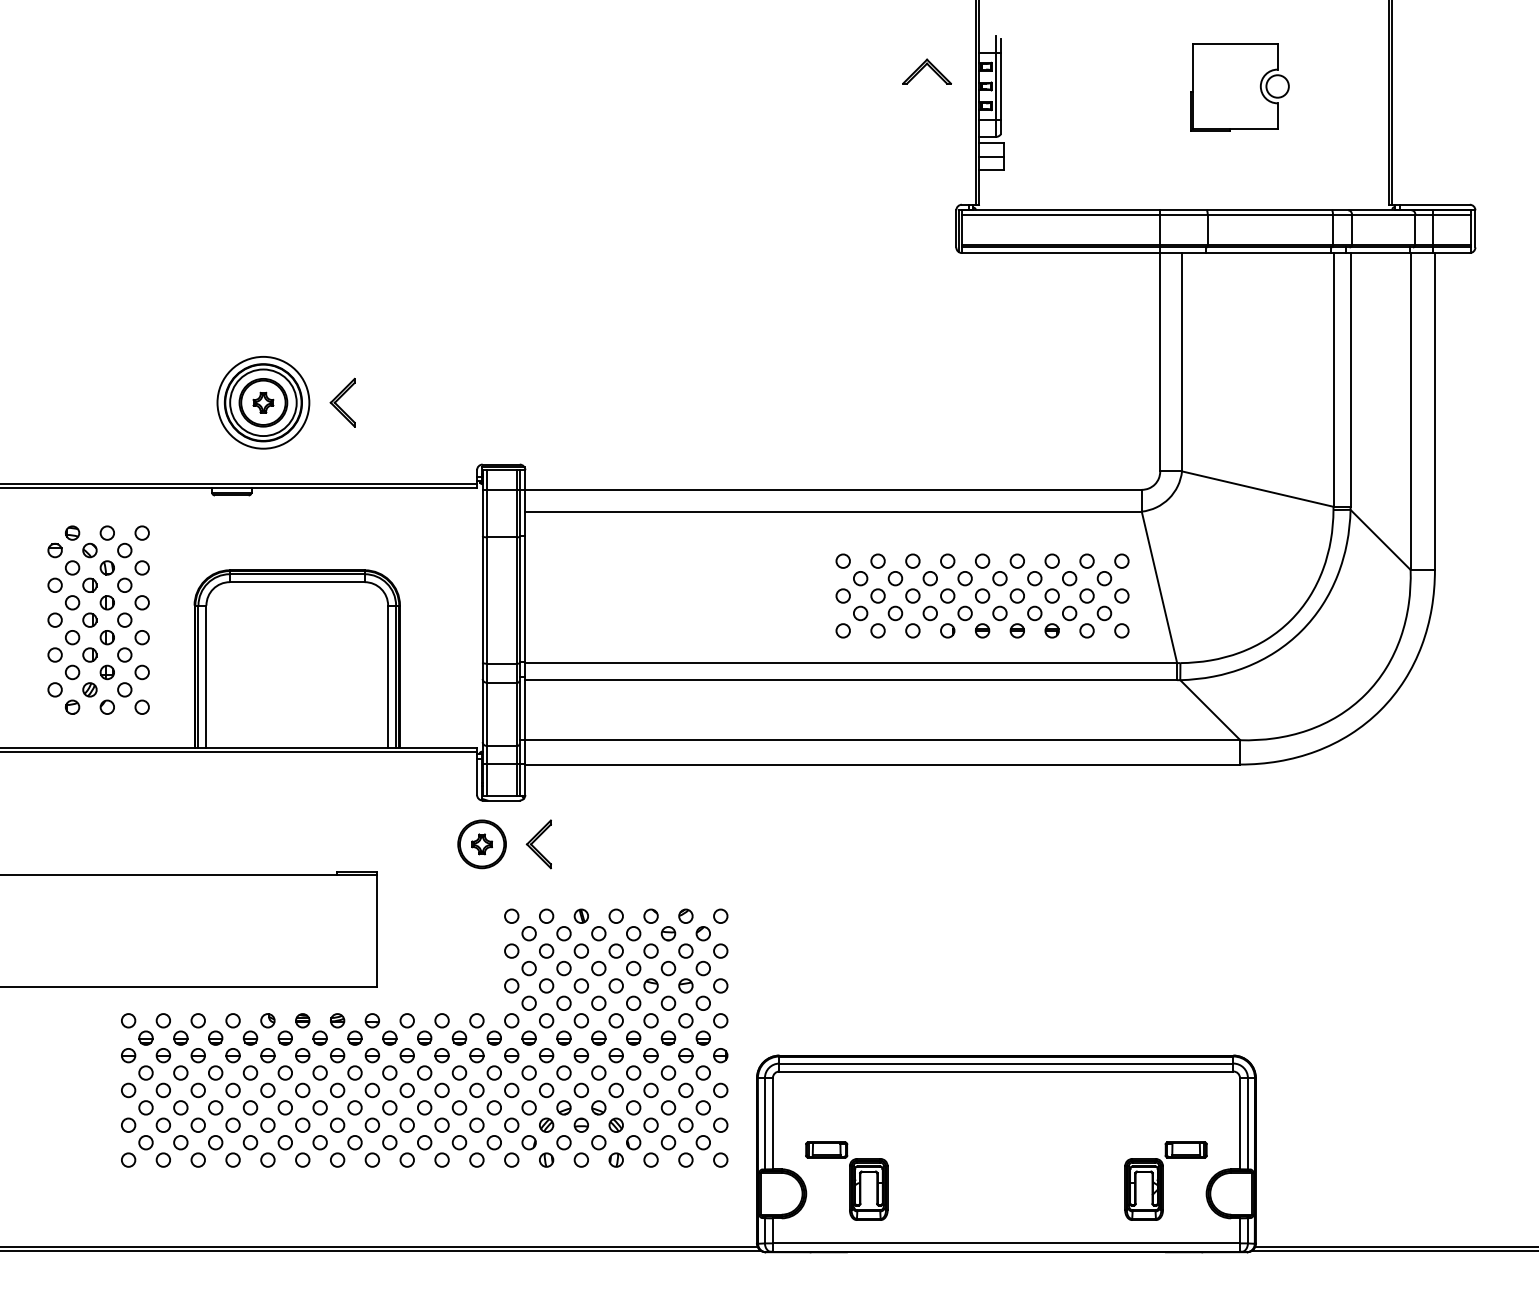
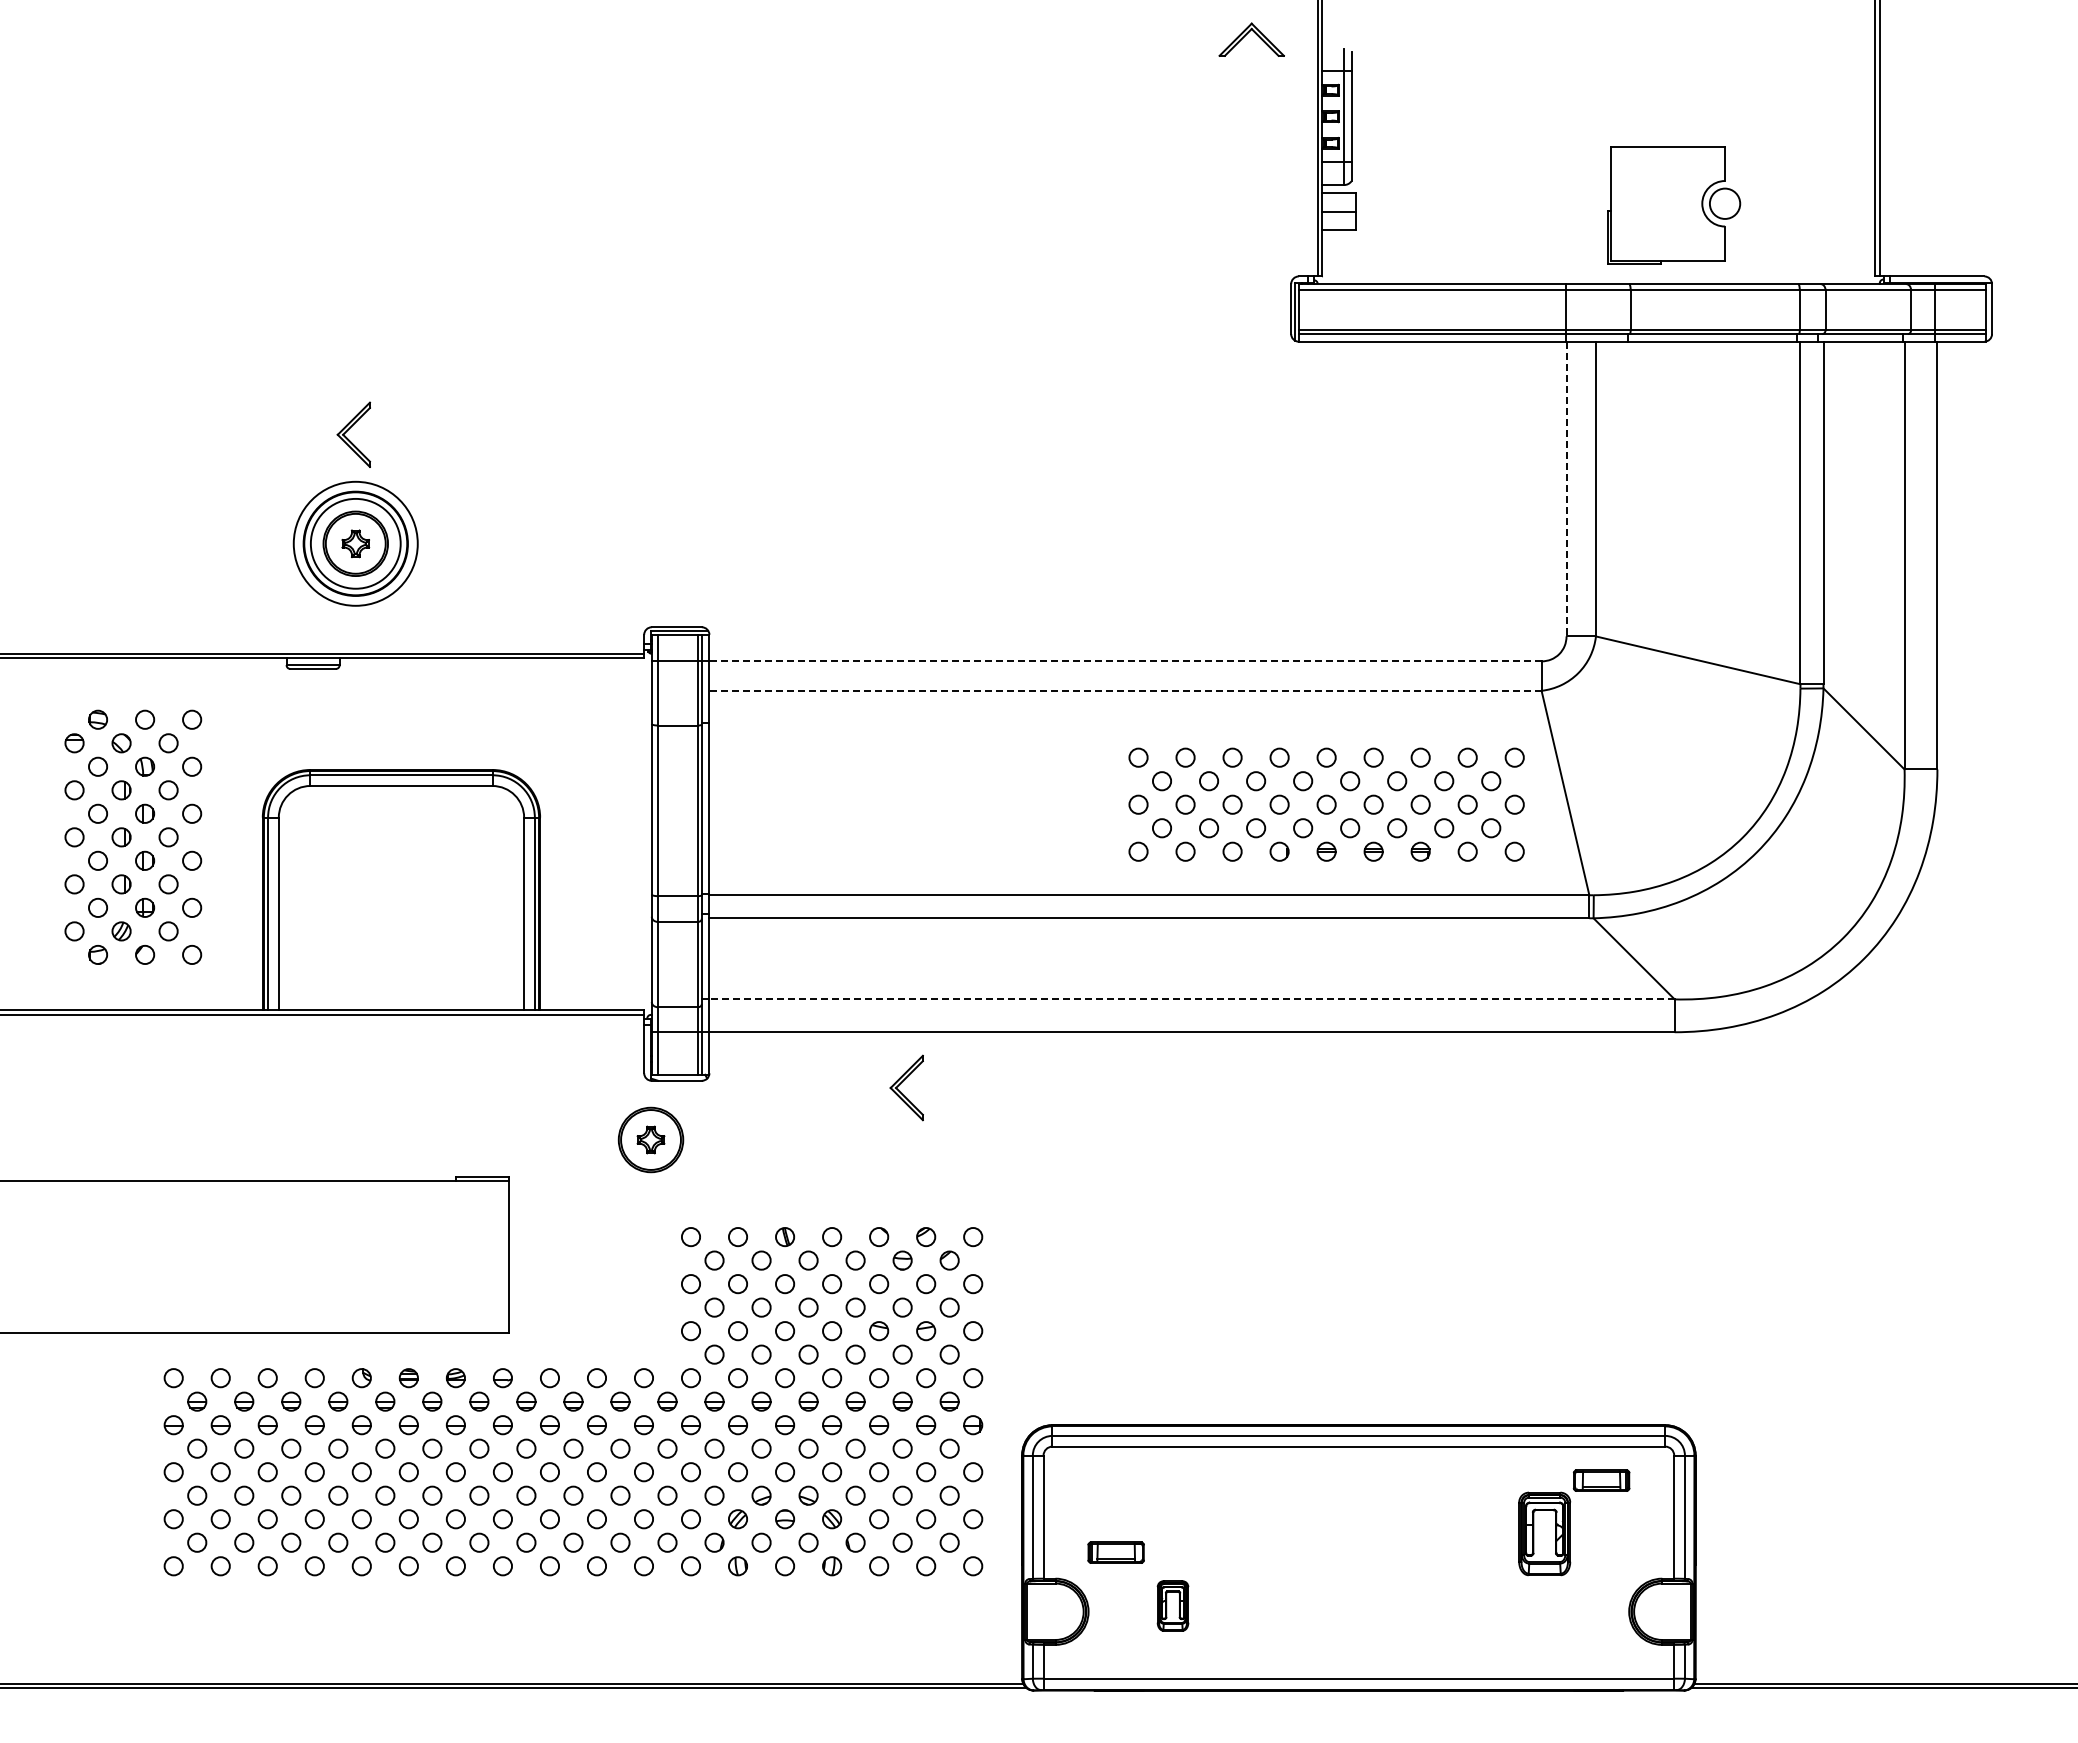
part: (923, 67) -> (1247, 34), moved
part: (1240, 87) -> (1674, 205), moved
line: (1160, 362) -> (1566, 489), solid -> dashed
part: (339, 398) -> (349, 429), moved
line: (833, 489) -> (1125, 661), solid -> dashed
line: (833, 511) -> (1125, 690), solid -> dashed
line: (883, 740) -> (1192, 999), solid -> dashed
part: (535, 840) -> (902, 1082), moved
part: (1166, 1181) -> (1574, 1522), moved
part: (868, 1189) -> (1172, 1605), size x0.6

